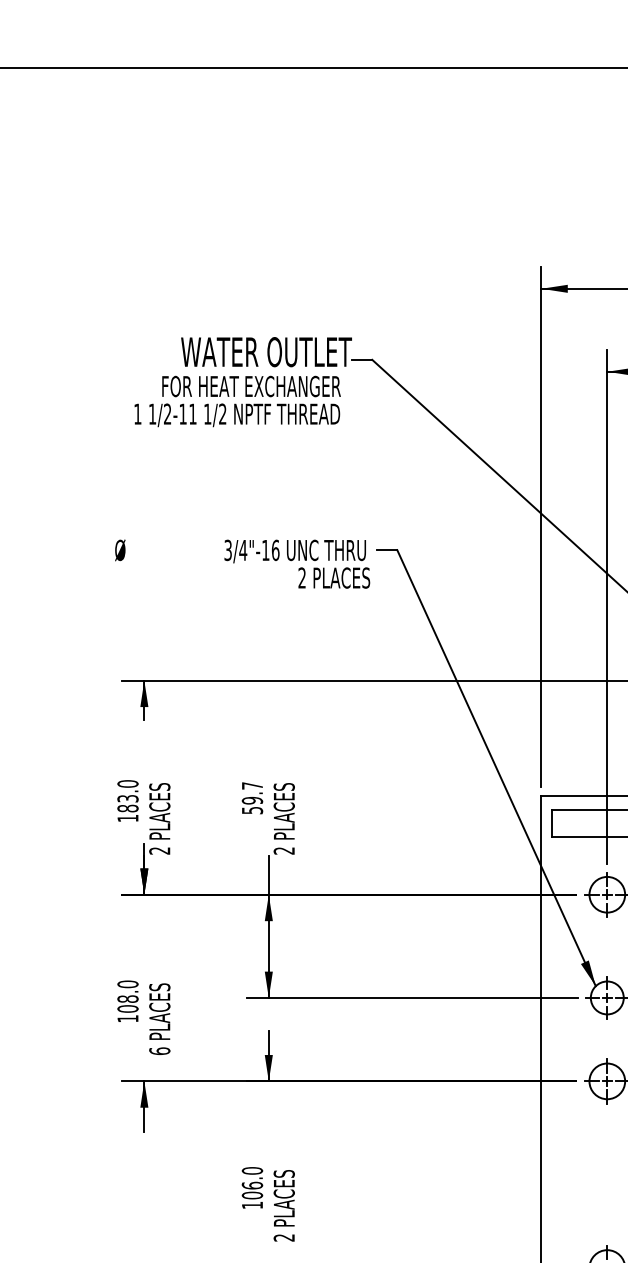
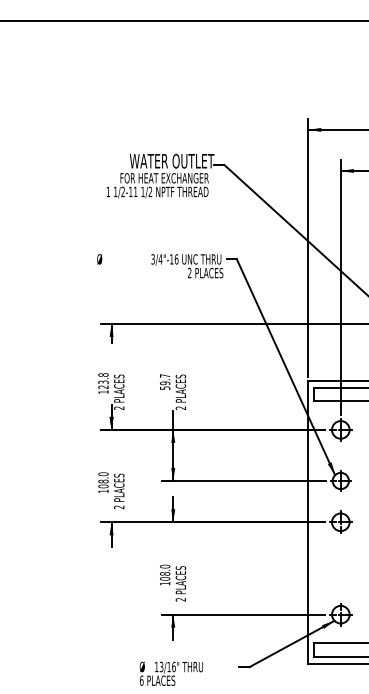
text: (127, 797) -> (103, 381), 183.0 -> 123.8
text: (160, 1051) -> (119, 507), 6 -> 2
text: (253, 1184) -> (165, 573), 106.0 -> 108.0

